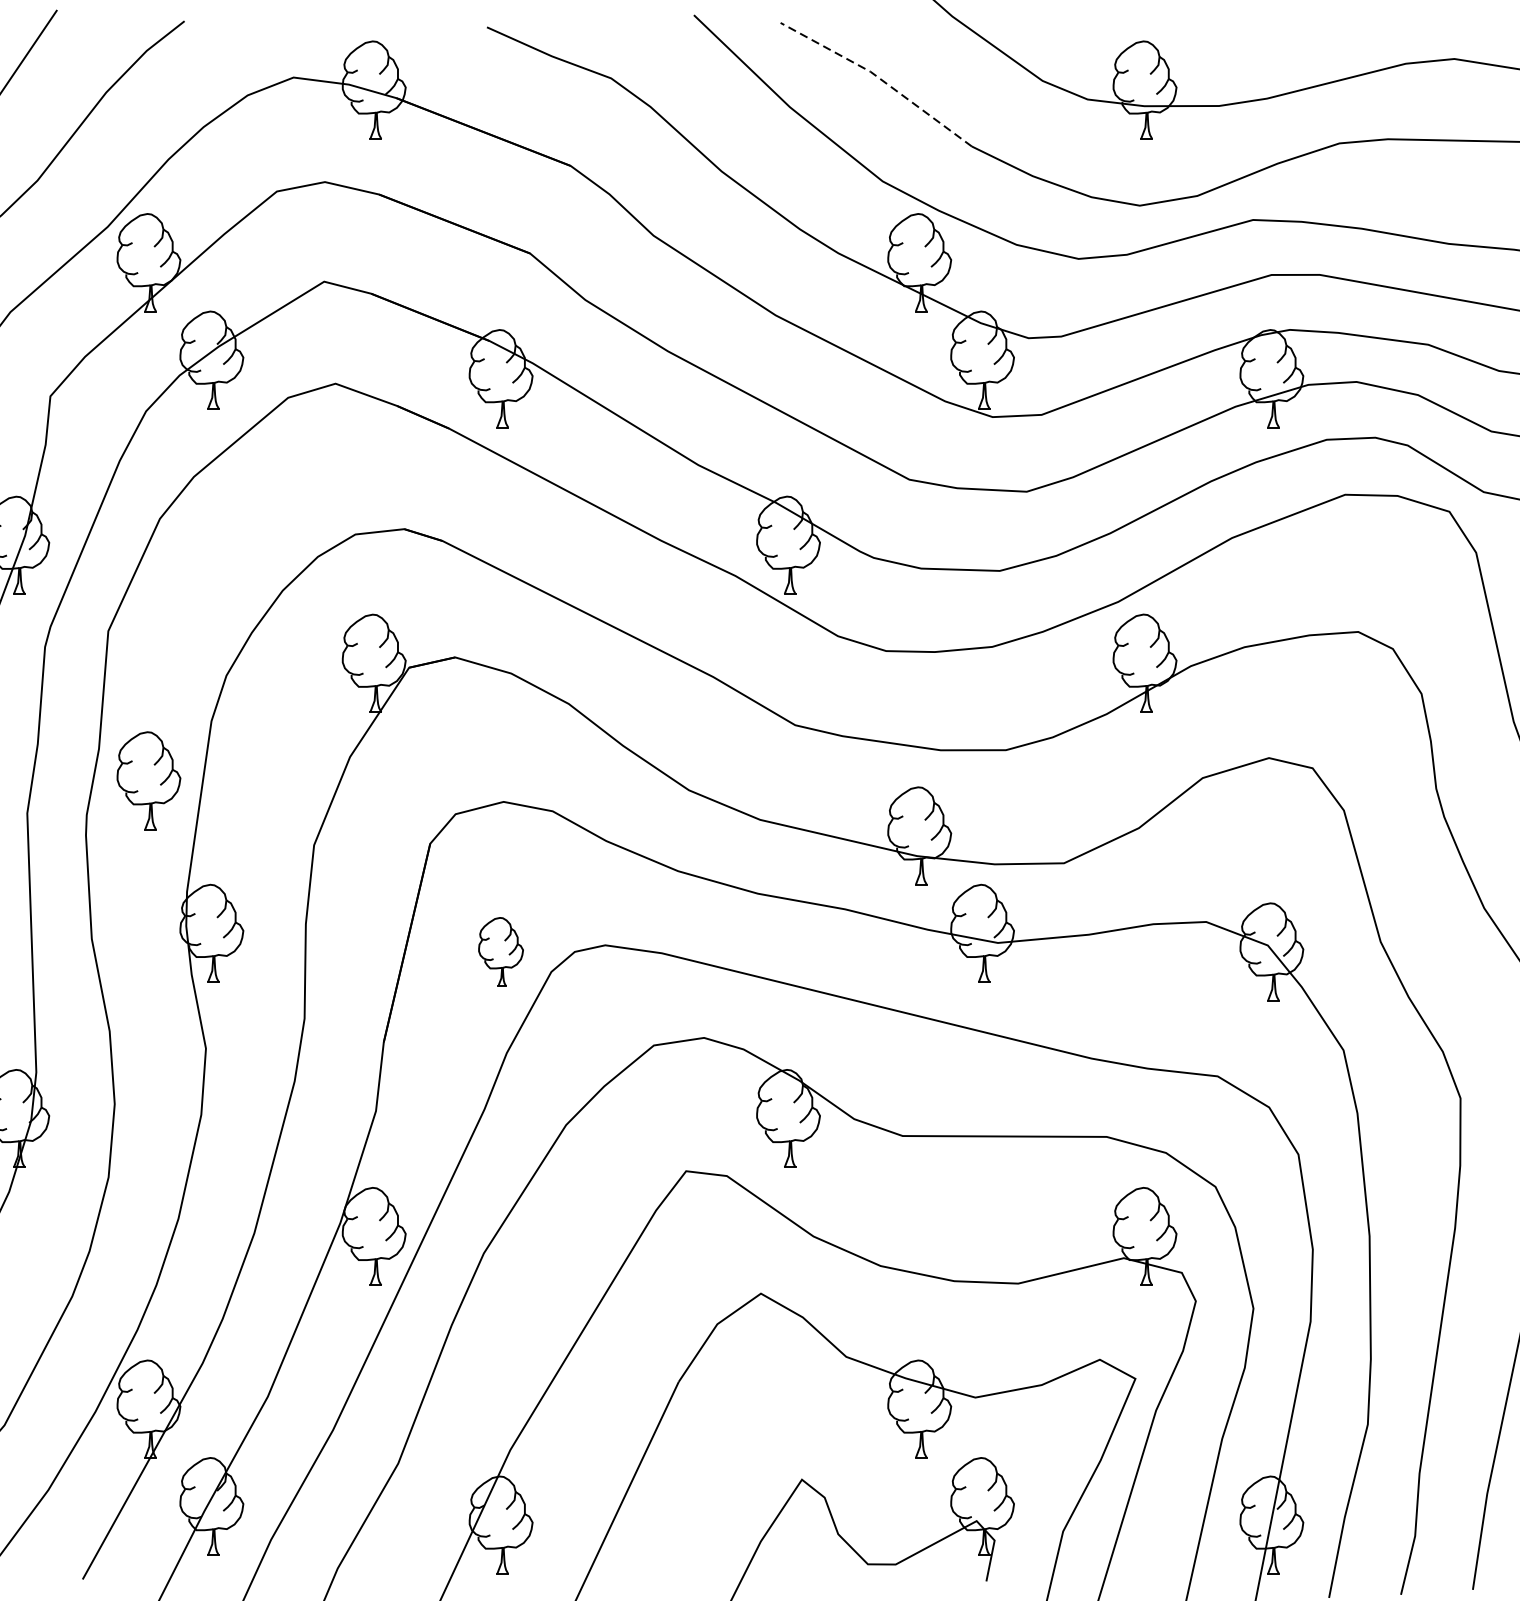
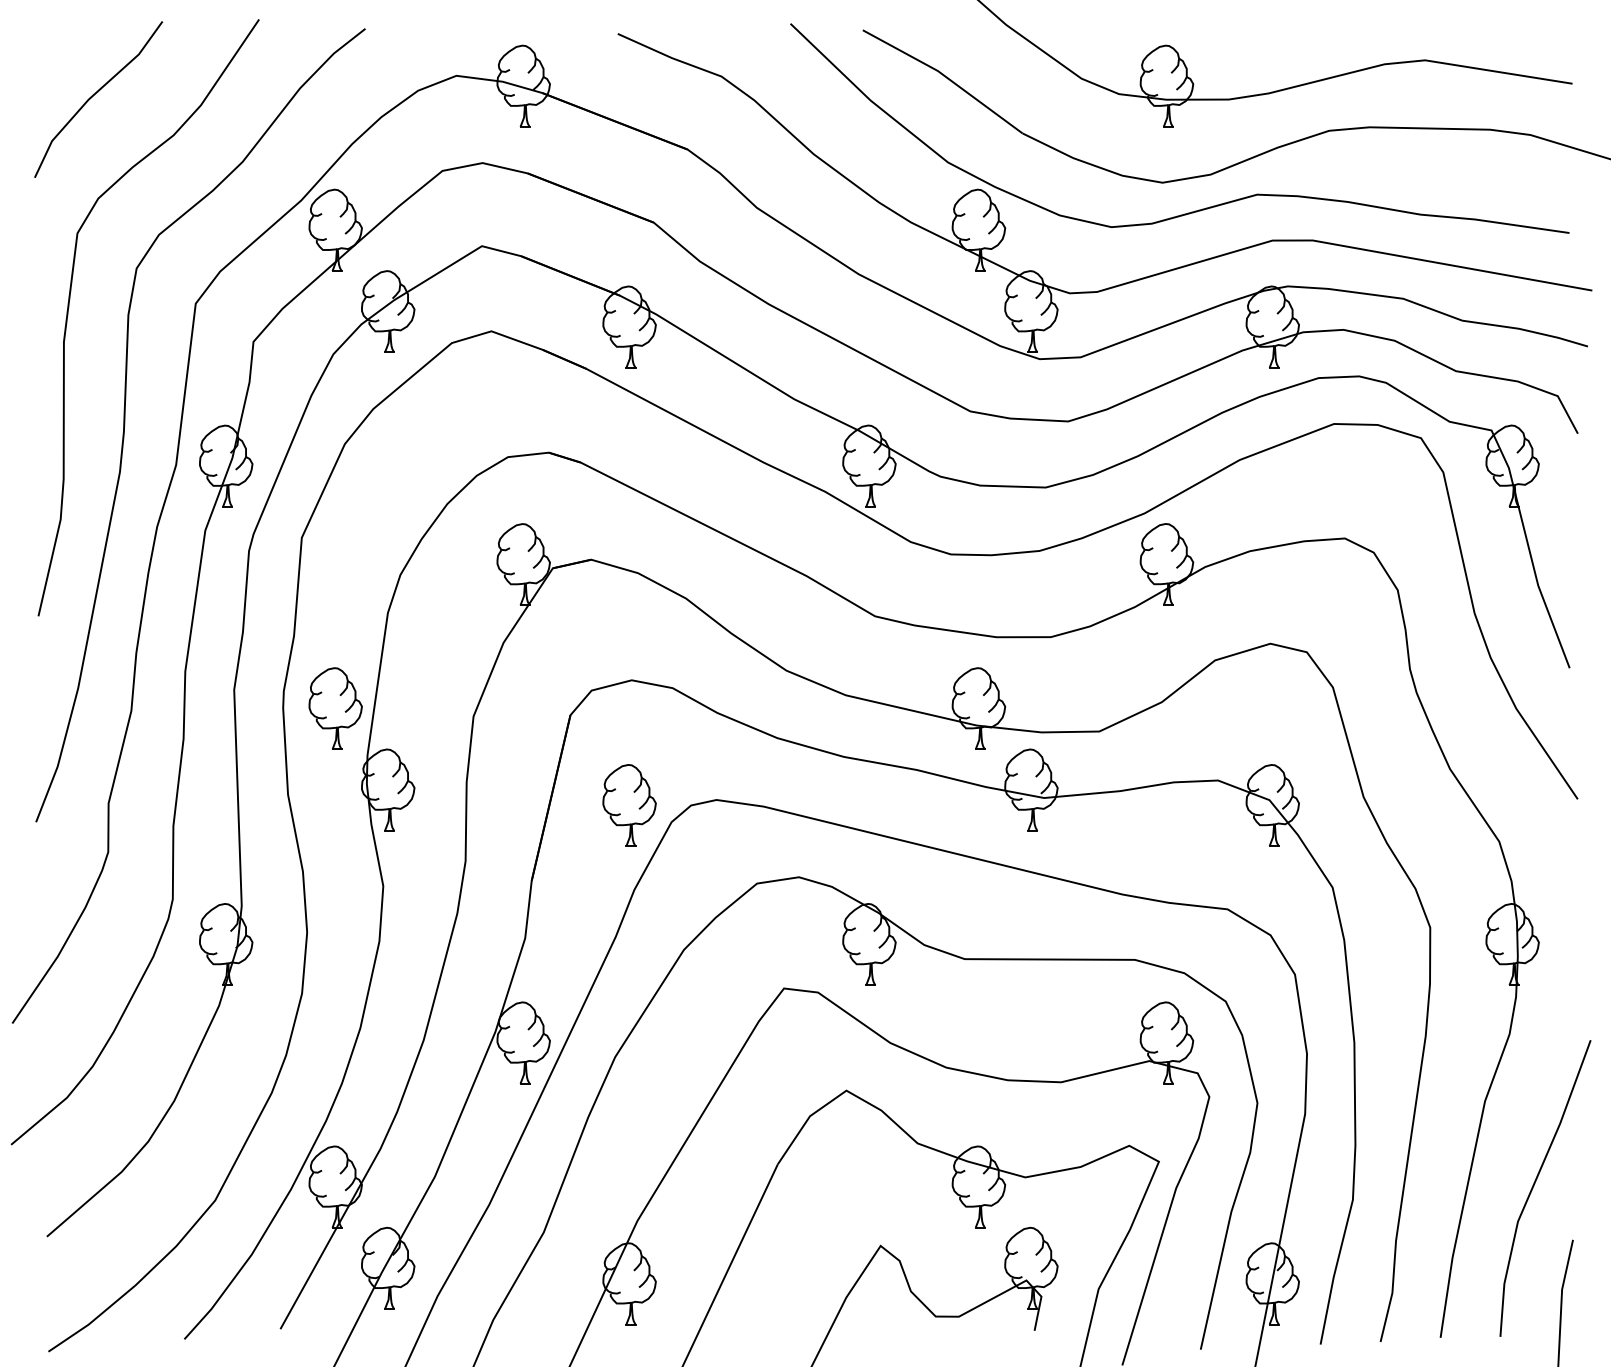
line: (879, 78) -> (945, 76), dashed -> solid
part: (148, 780) -> (335, 708), moved
part: (500, 951) -> (629, 805), size x1.43

